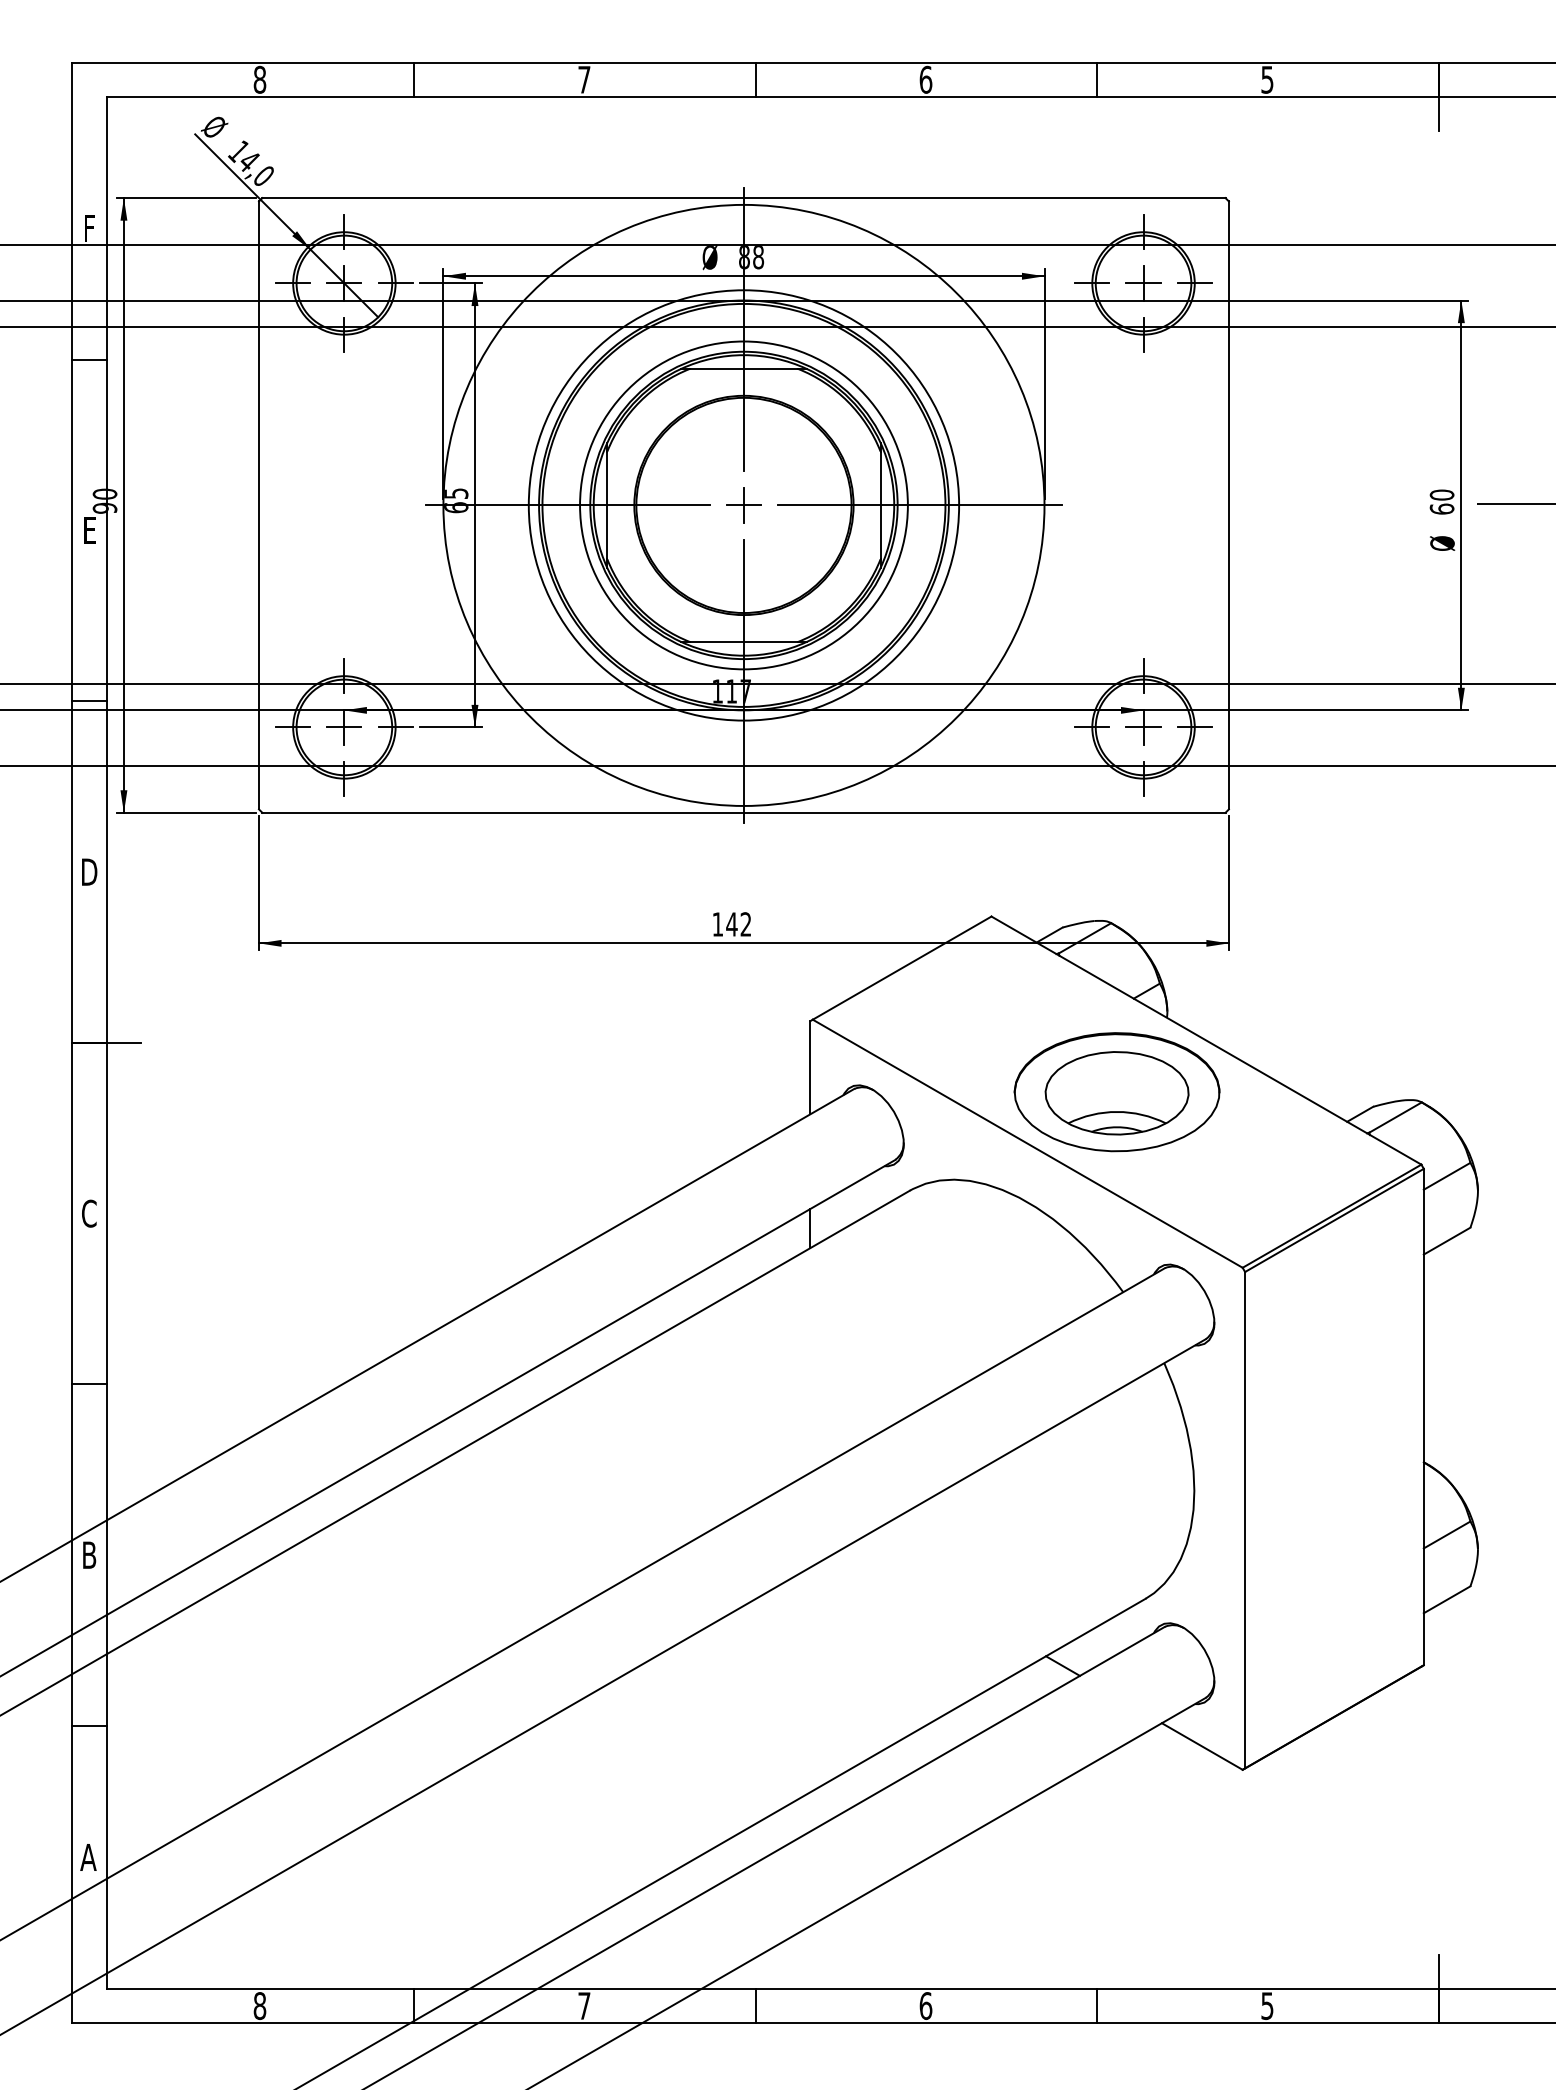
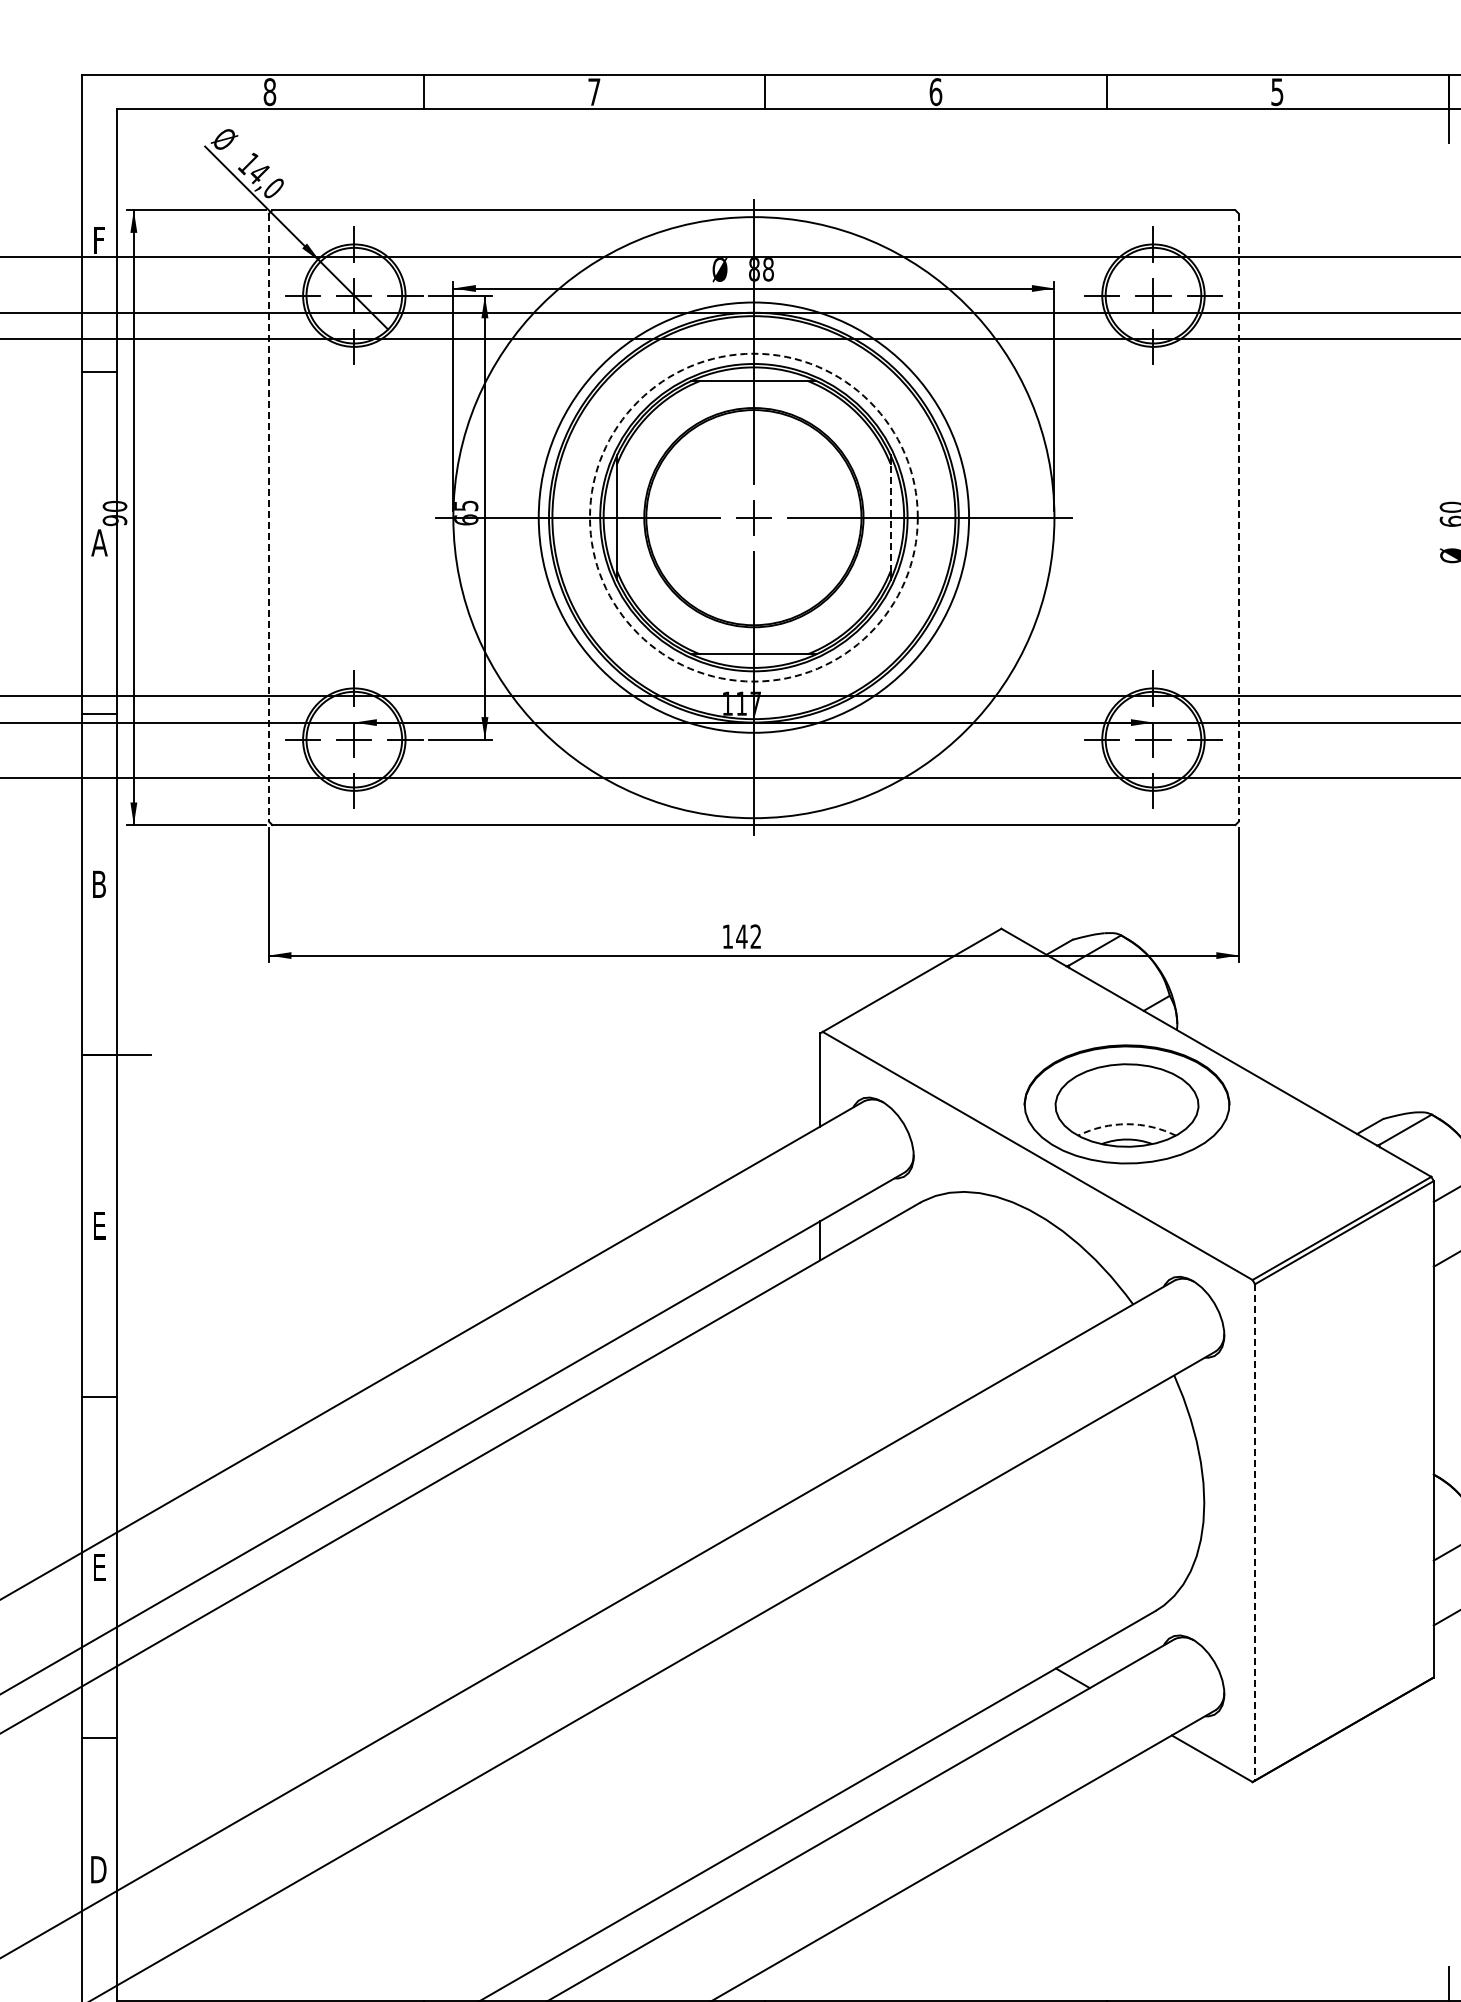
line: (259, 505) -> (269, 517), solid -> dashed
circle: (743, 505) -> (753, 517), solid -> dashed
line: (880, 505) -> (890, 517), solid -> dashed
line: (1228, 505) -> (1238, 517), solid -> dashed
text: (89, 530) -> (99, 542), E -> A
text: (89, 871) -> (99, 883), D -> B
arc: (1117, 1111) -> (1127, 1123), solid -> dashed
text: (89, 1213) -> (99, 1225), C -> E
line: (1245, 1520) -> (1255, 1532), solid -> dashed
text: (89, 1554) -> (99, 1566), B -> E
text: (88, 1857) -> (98, 1869), A -> D

